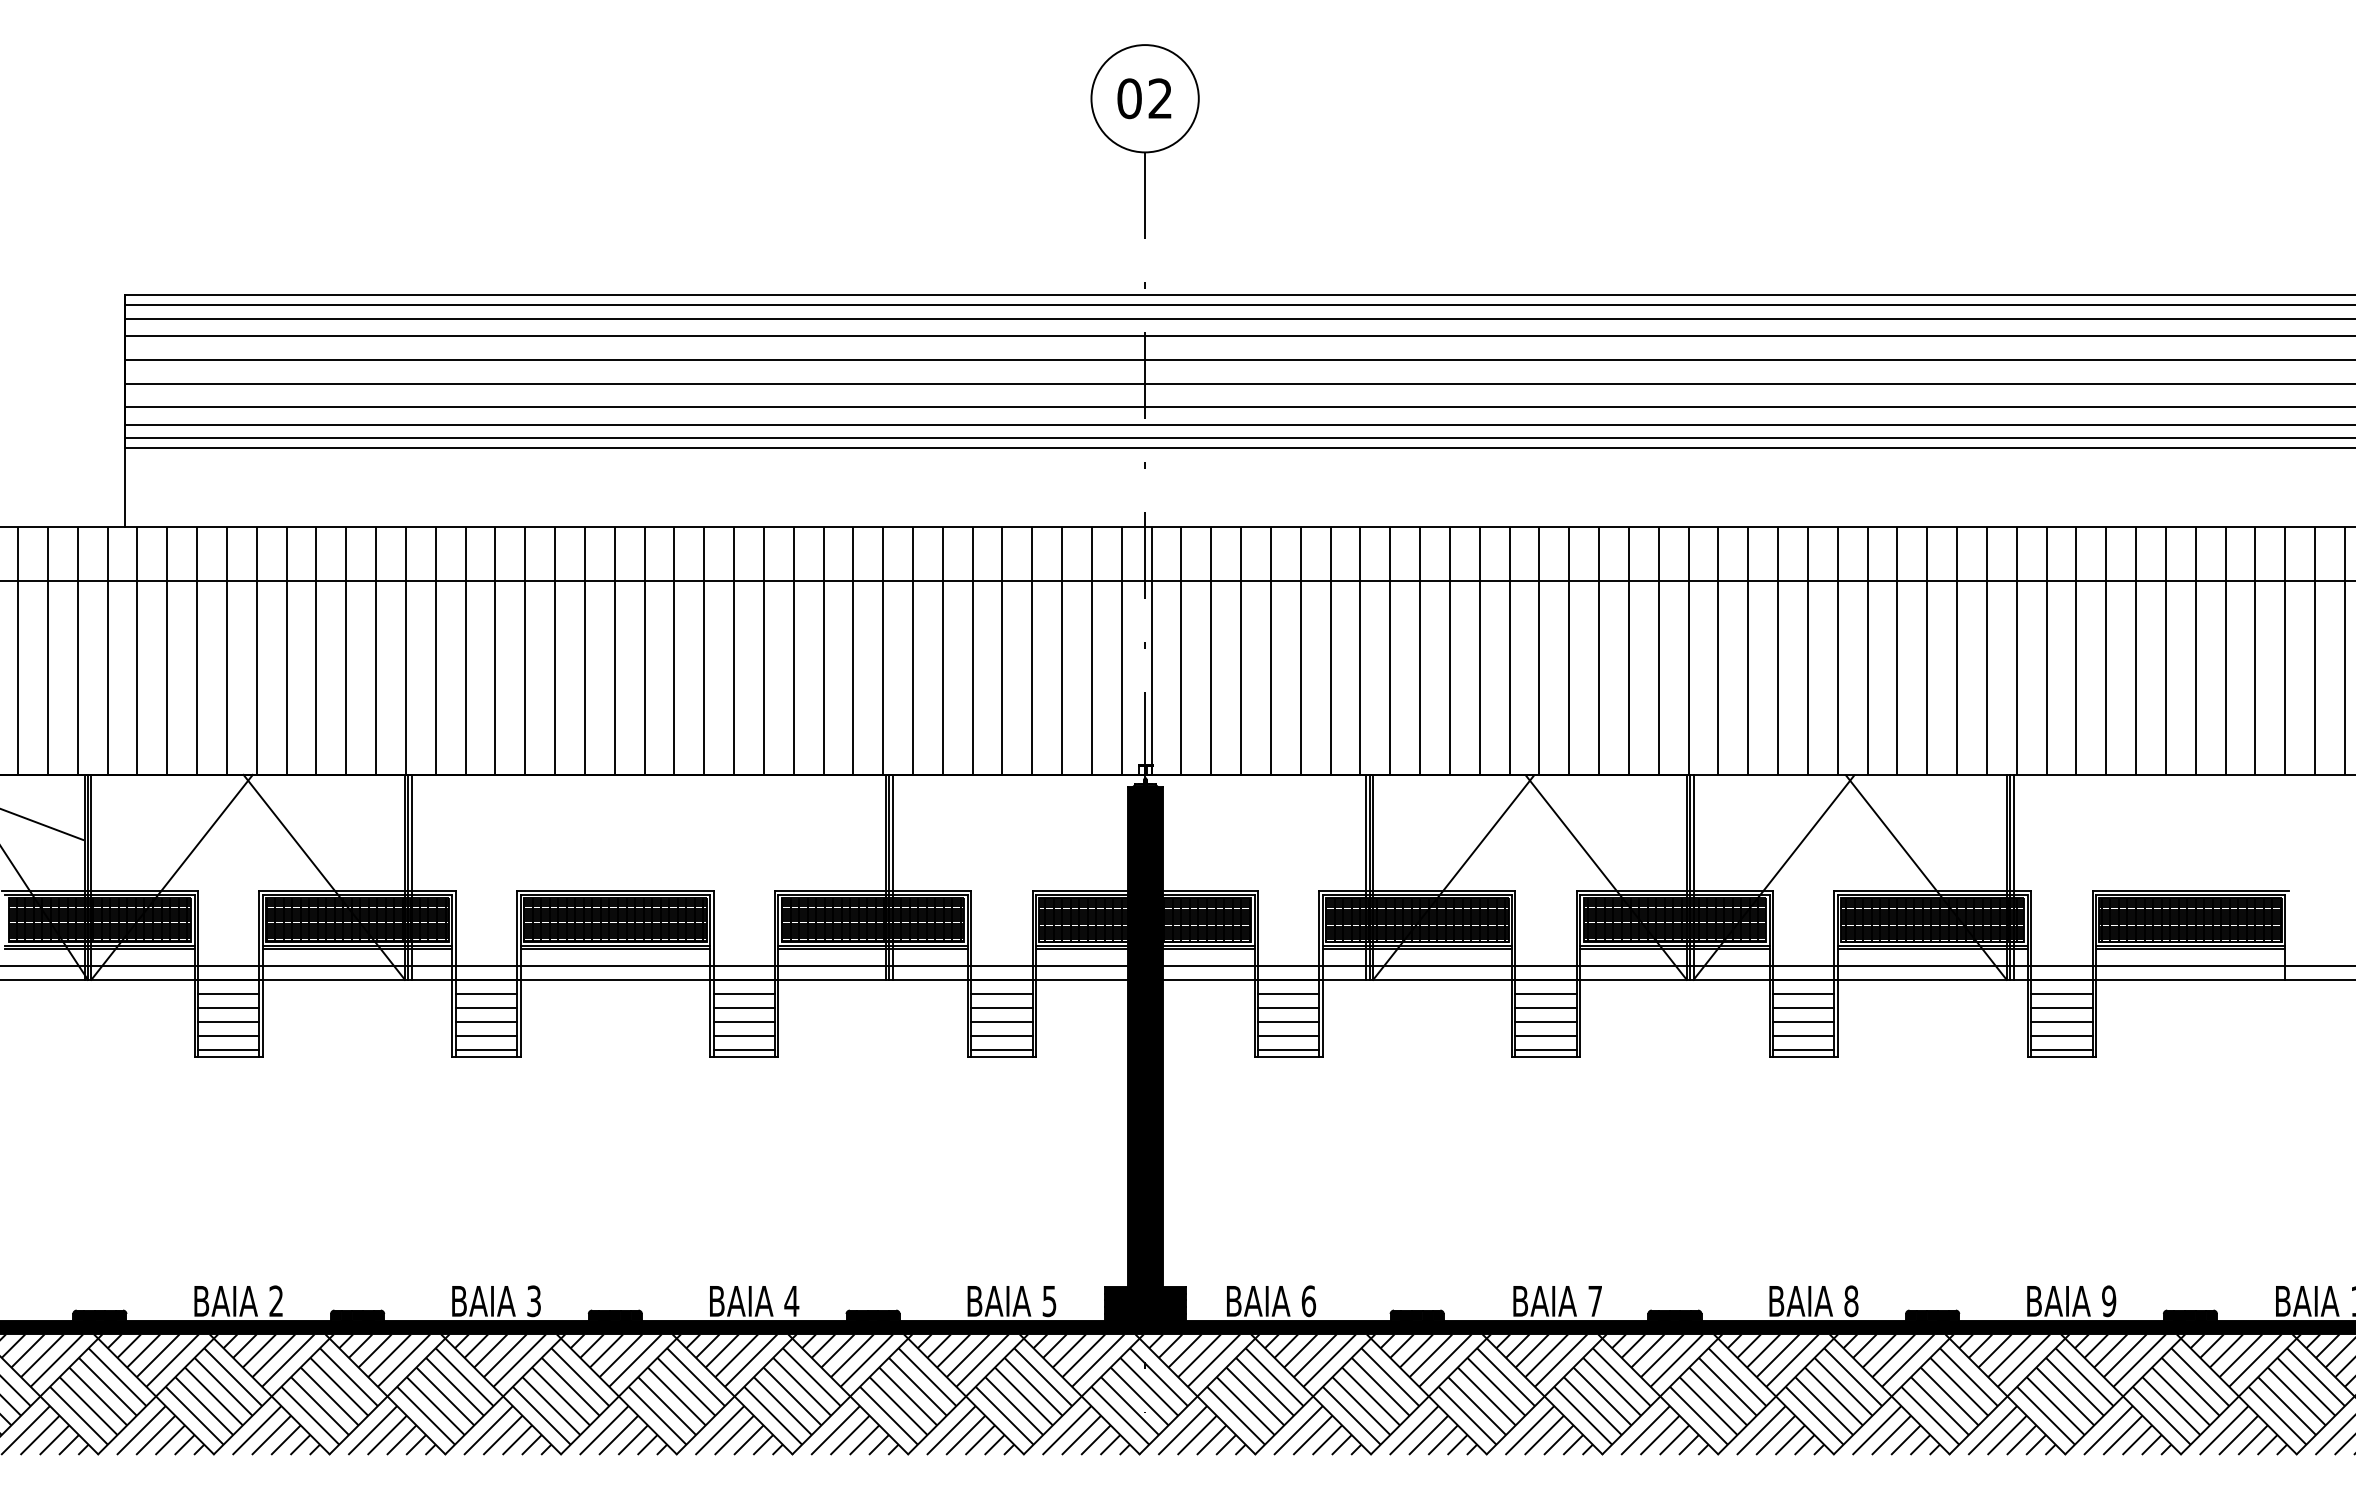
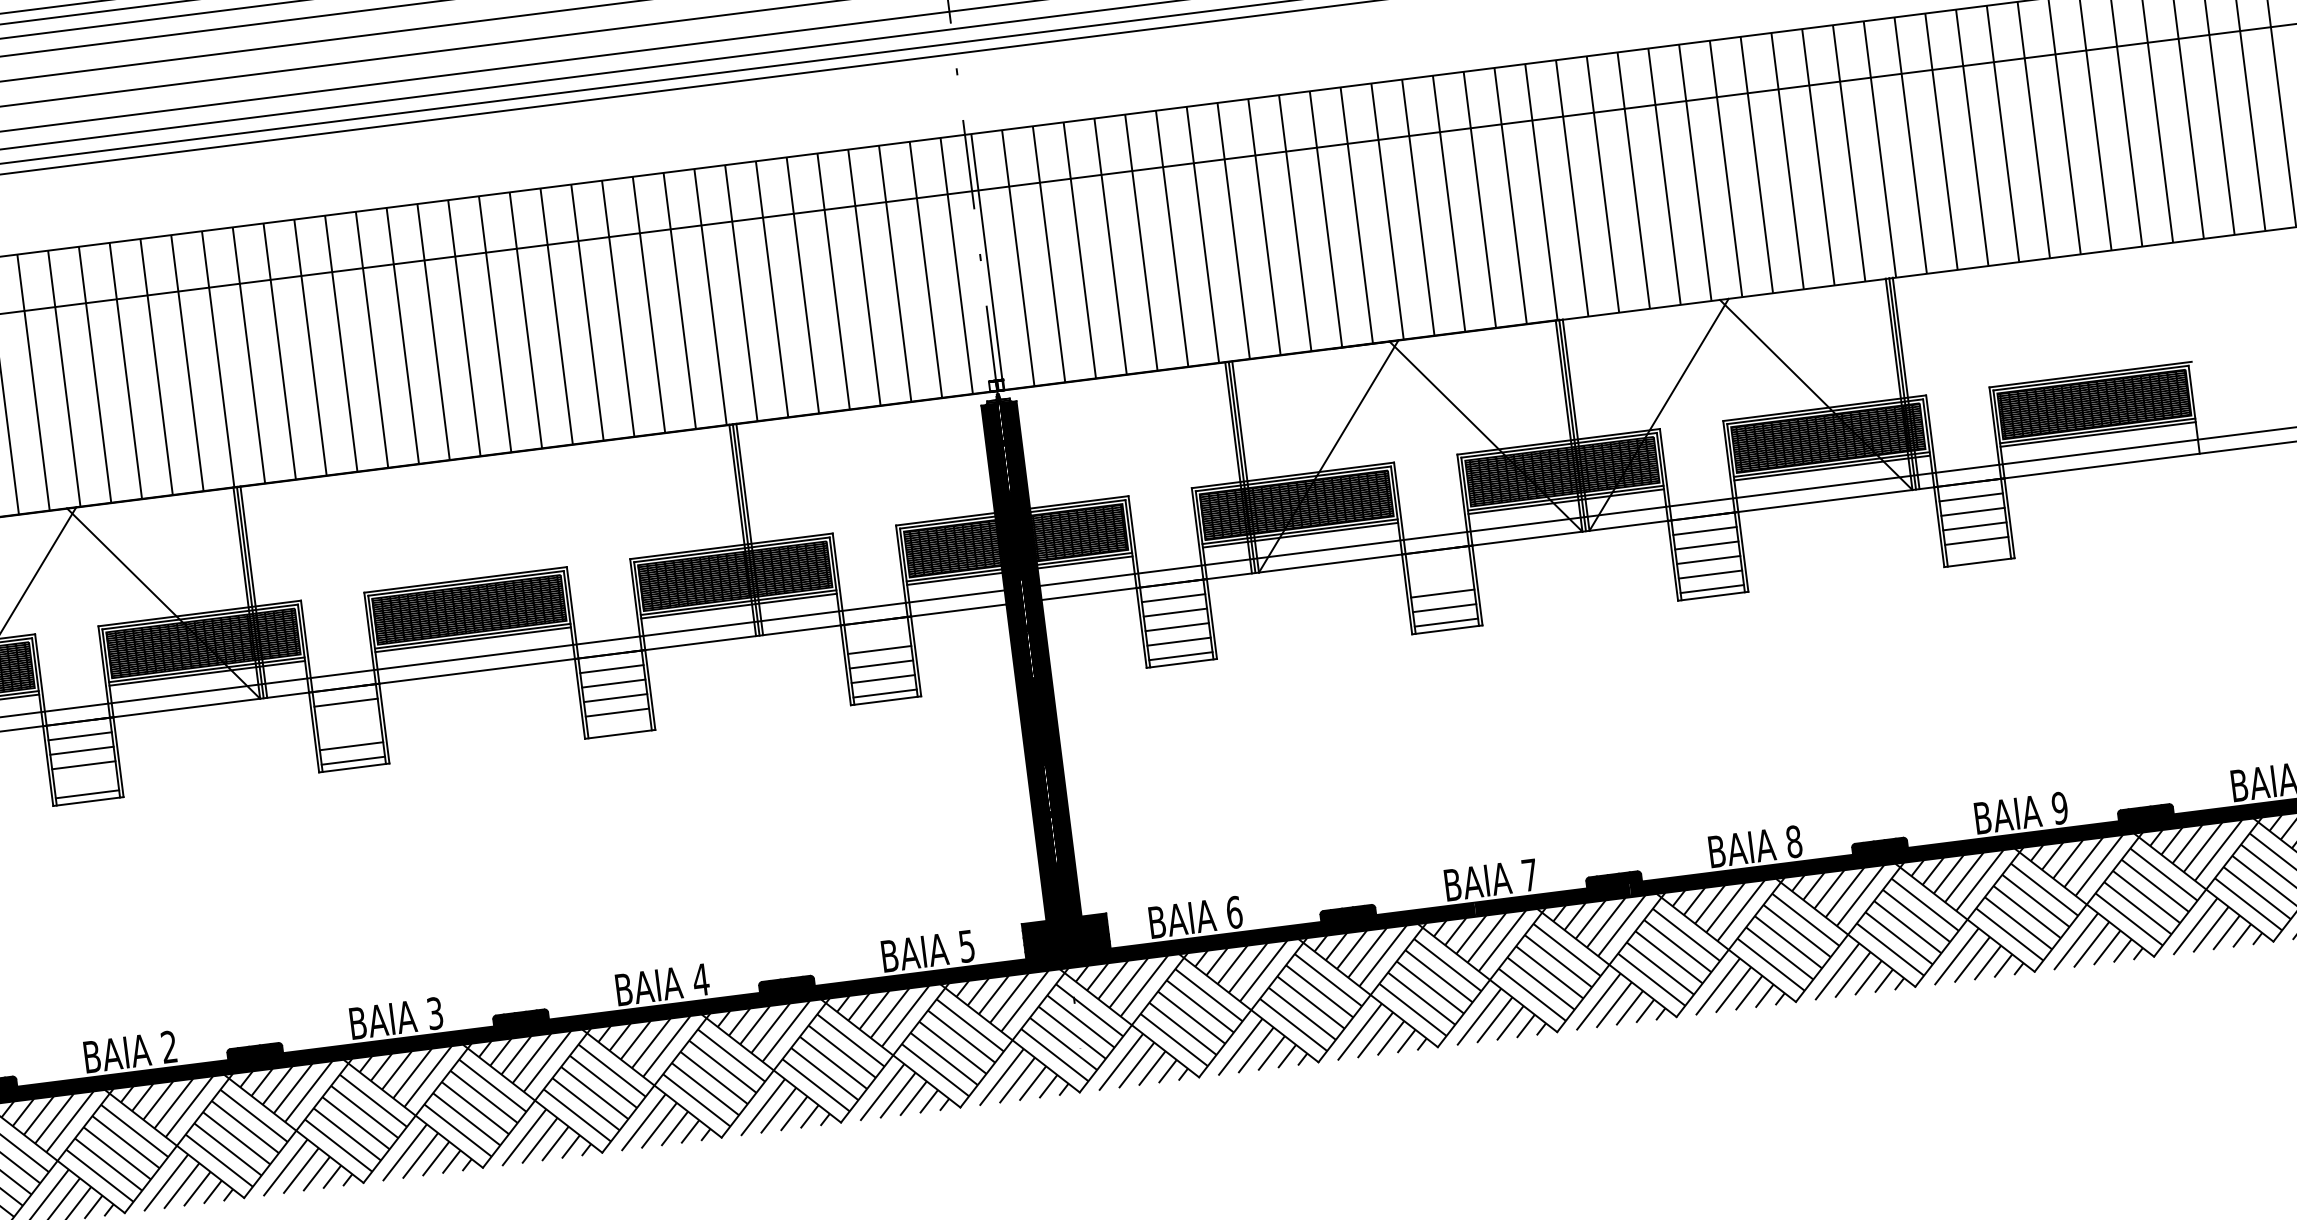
line: (1001, 993) -> (877, 635), removed
line: (1545, 993) -> (1438, 564), removed
line: (486, 1008) -> (347, 717), removed
line: (1545, 1008) -> (1440, 579), removed
line: (486, 1022) -> (349, 732), removed
line: (228, 1036) -> (85, 780), removed
line: (743, 1050) -> (618, 727), removed
line: (2061, 1050) -> (1978, 555), removed

